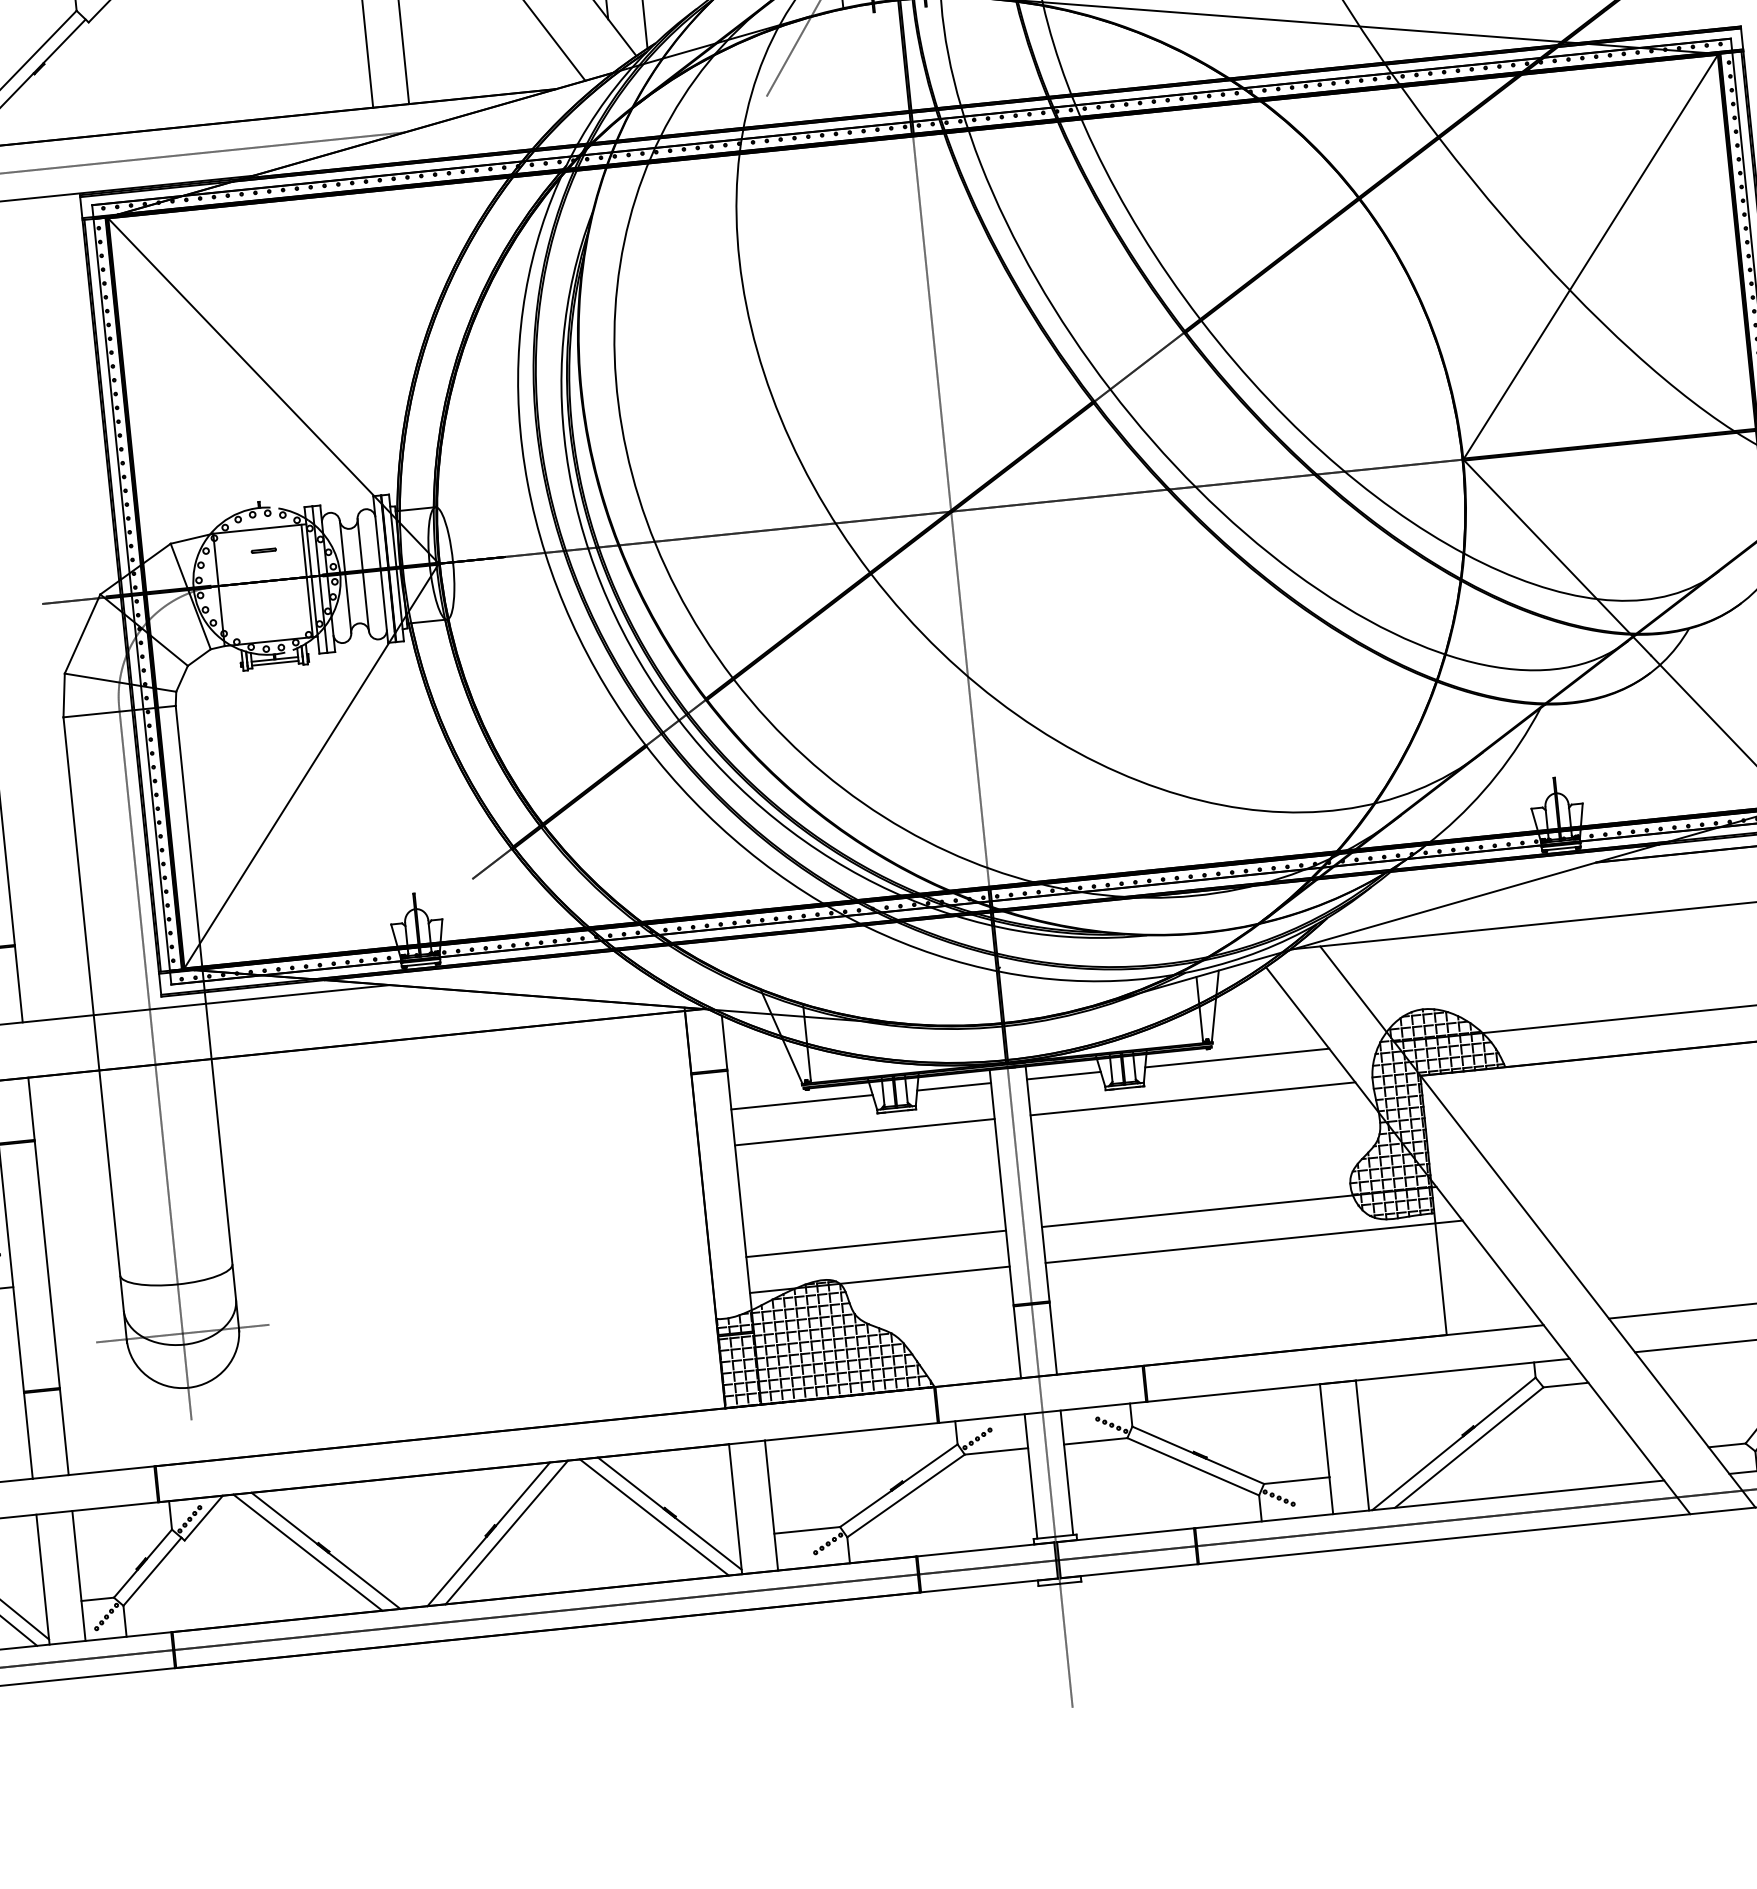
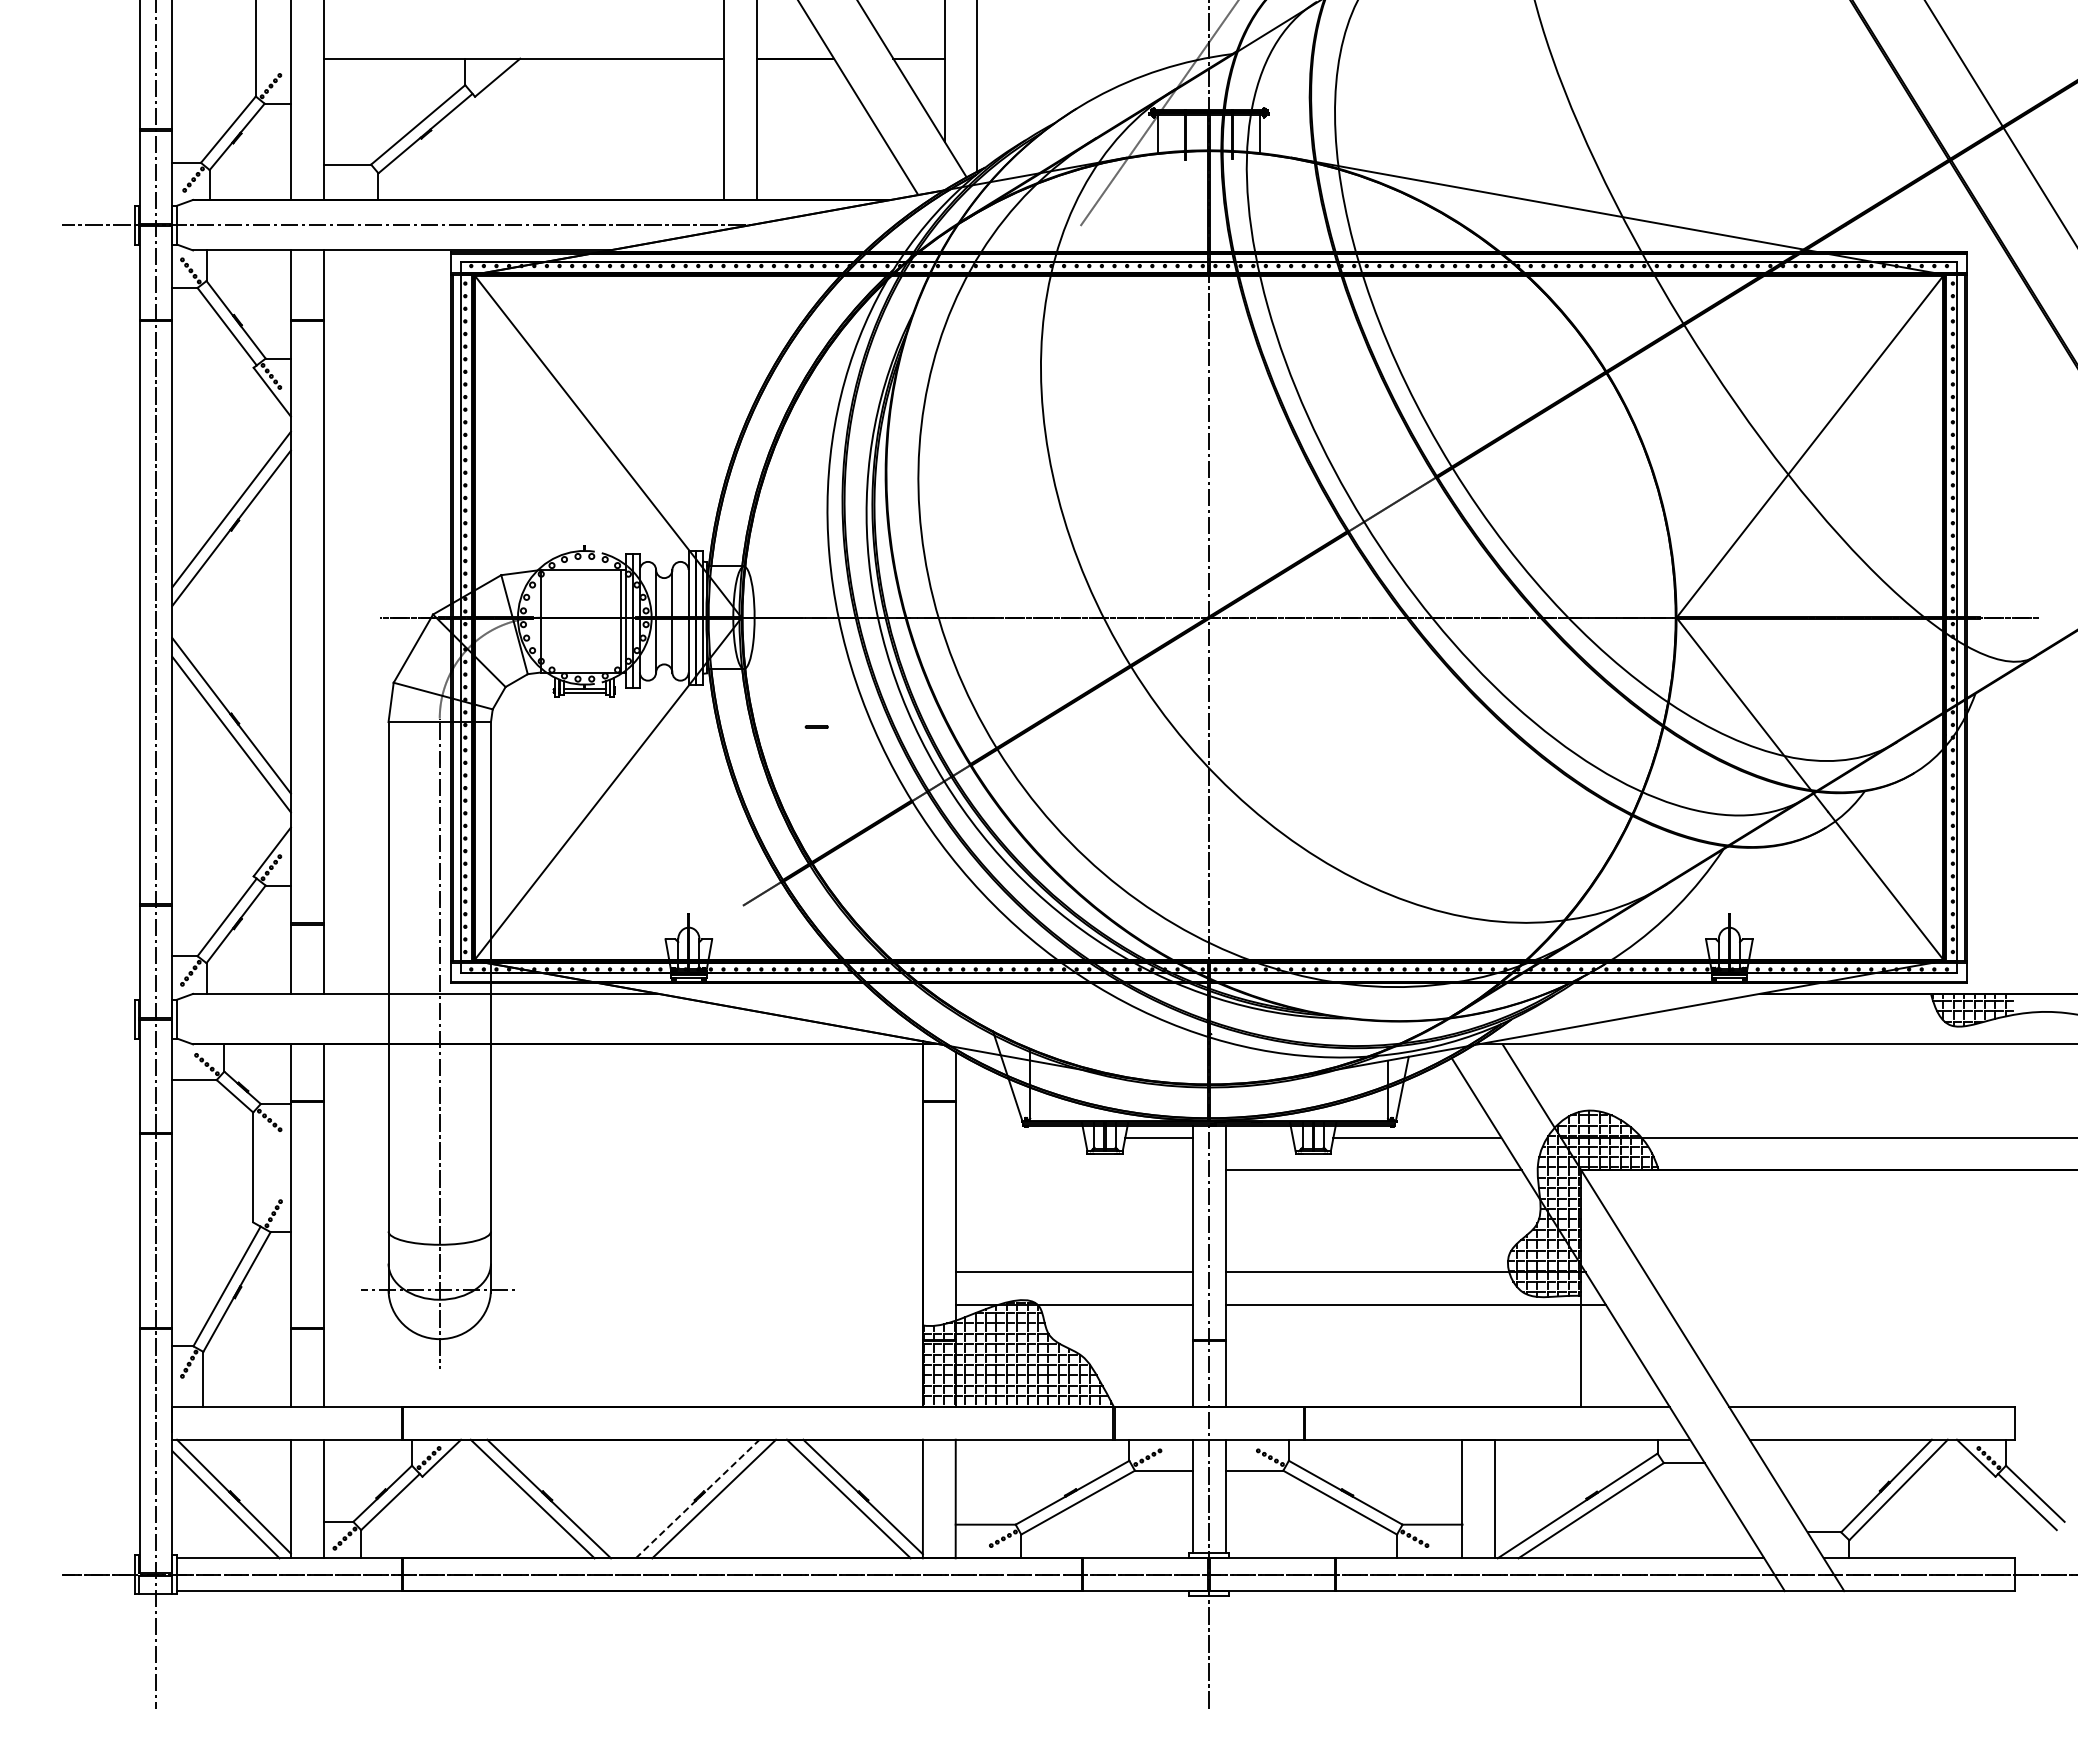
line: (263, 550) -> (816, 726), moved
line: (1063, 1075) -> (1258, 1137), removed
line: (801, 1102) -> (1019, 1137), removed
line: (864, 1132) -> (1073, 1170), removed
line: (488, 1534) -> (697, 1499), solid -> dashed

